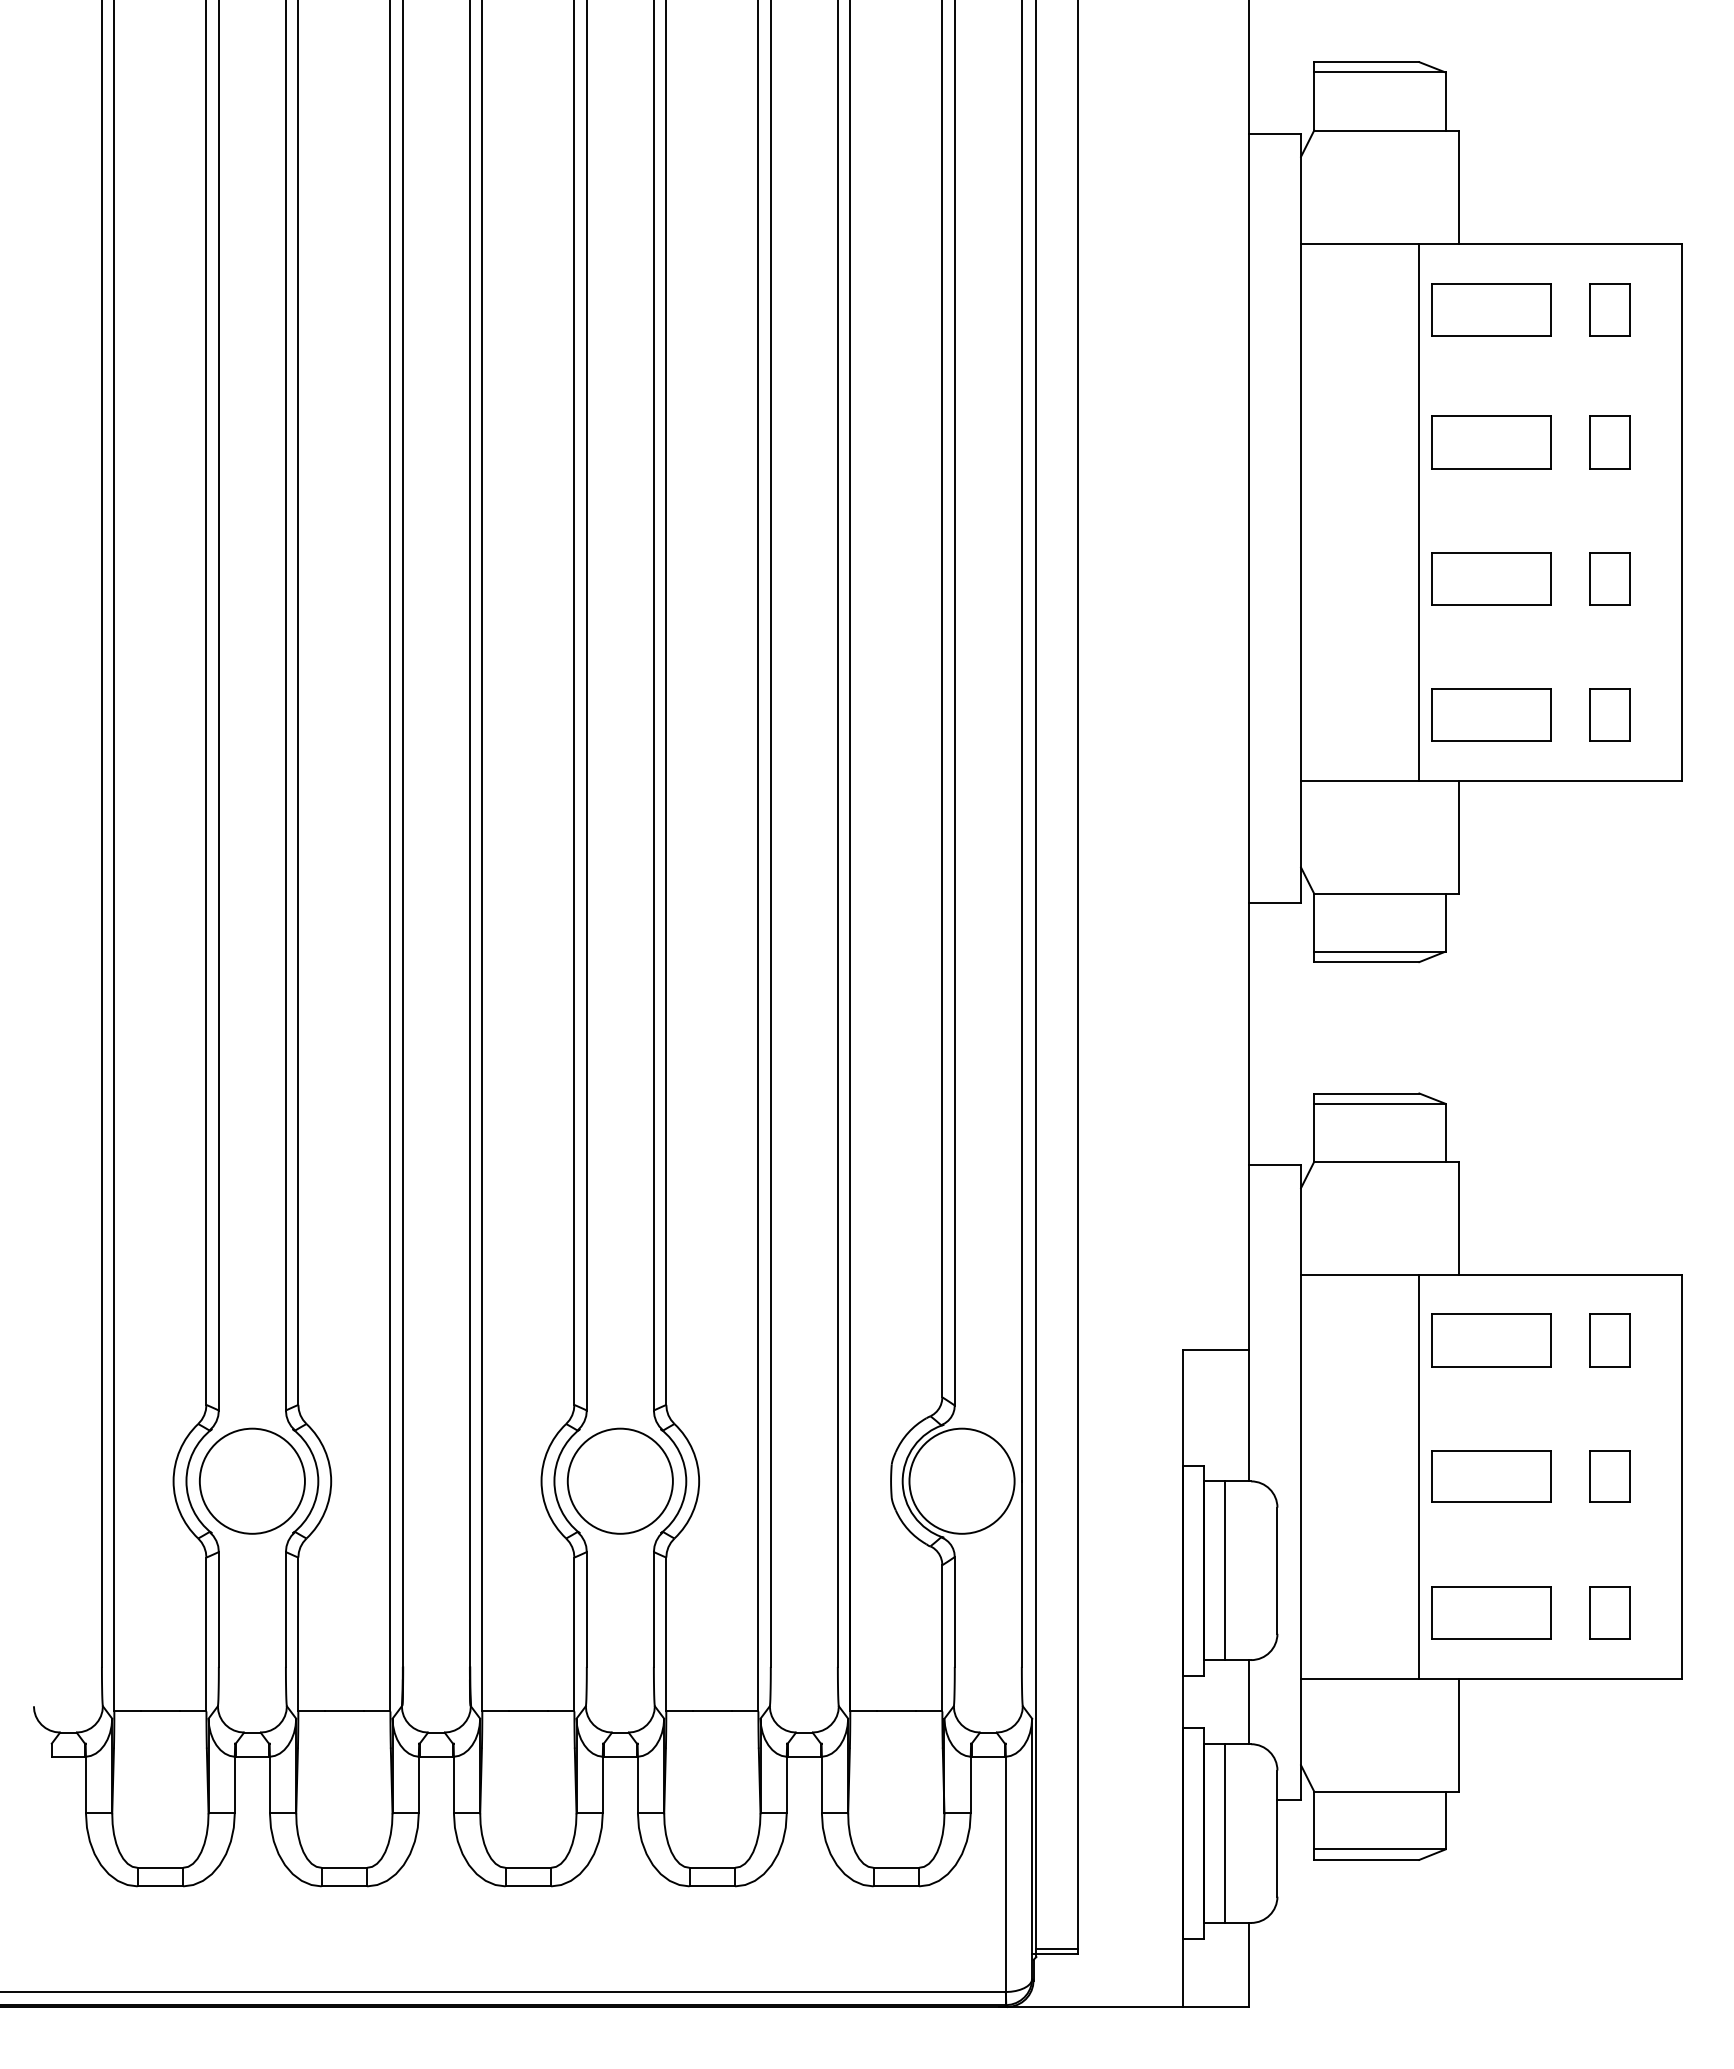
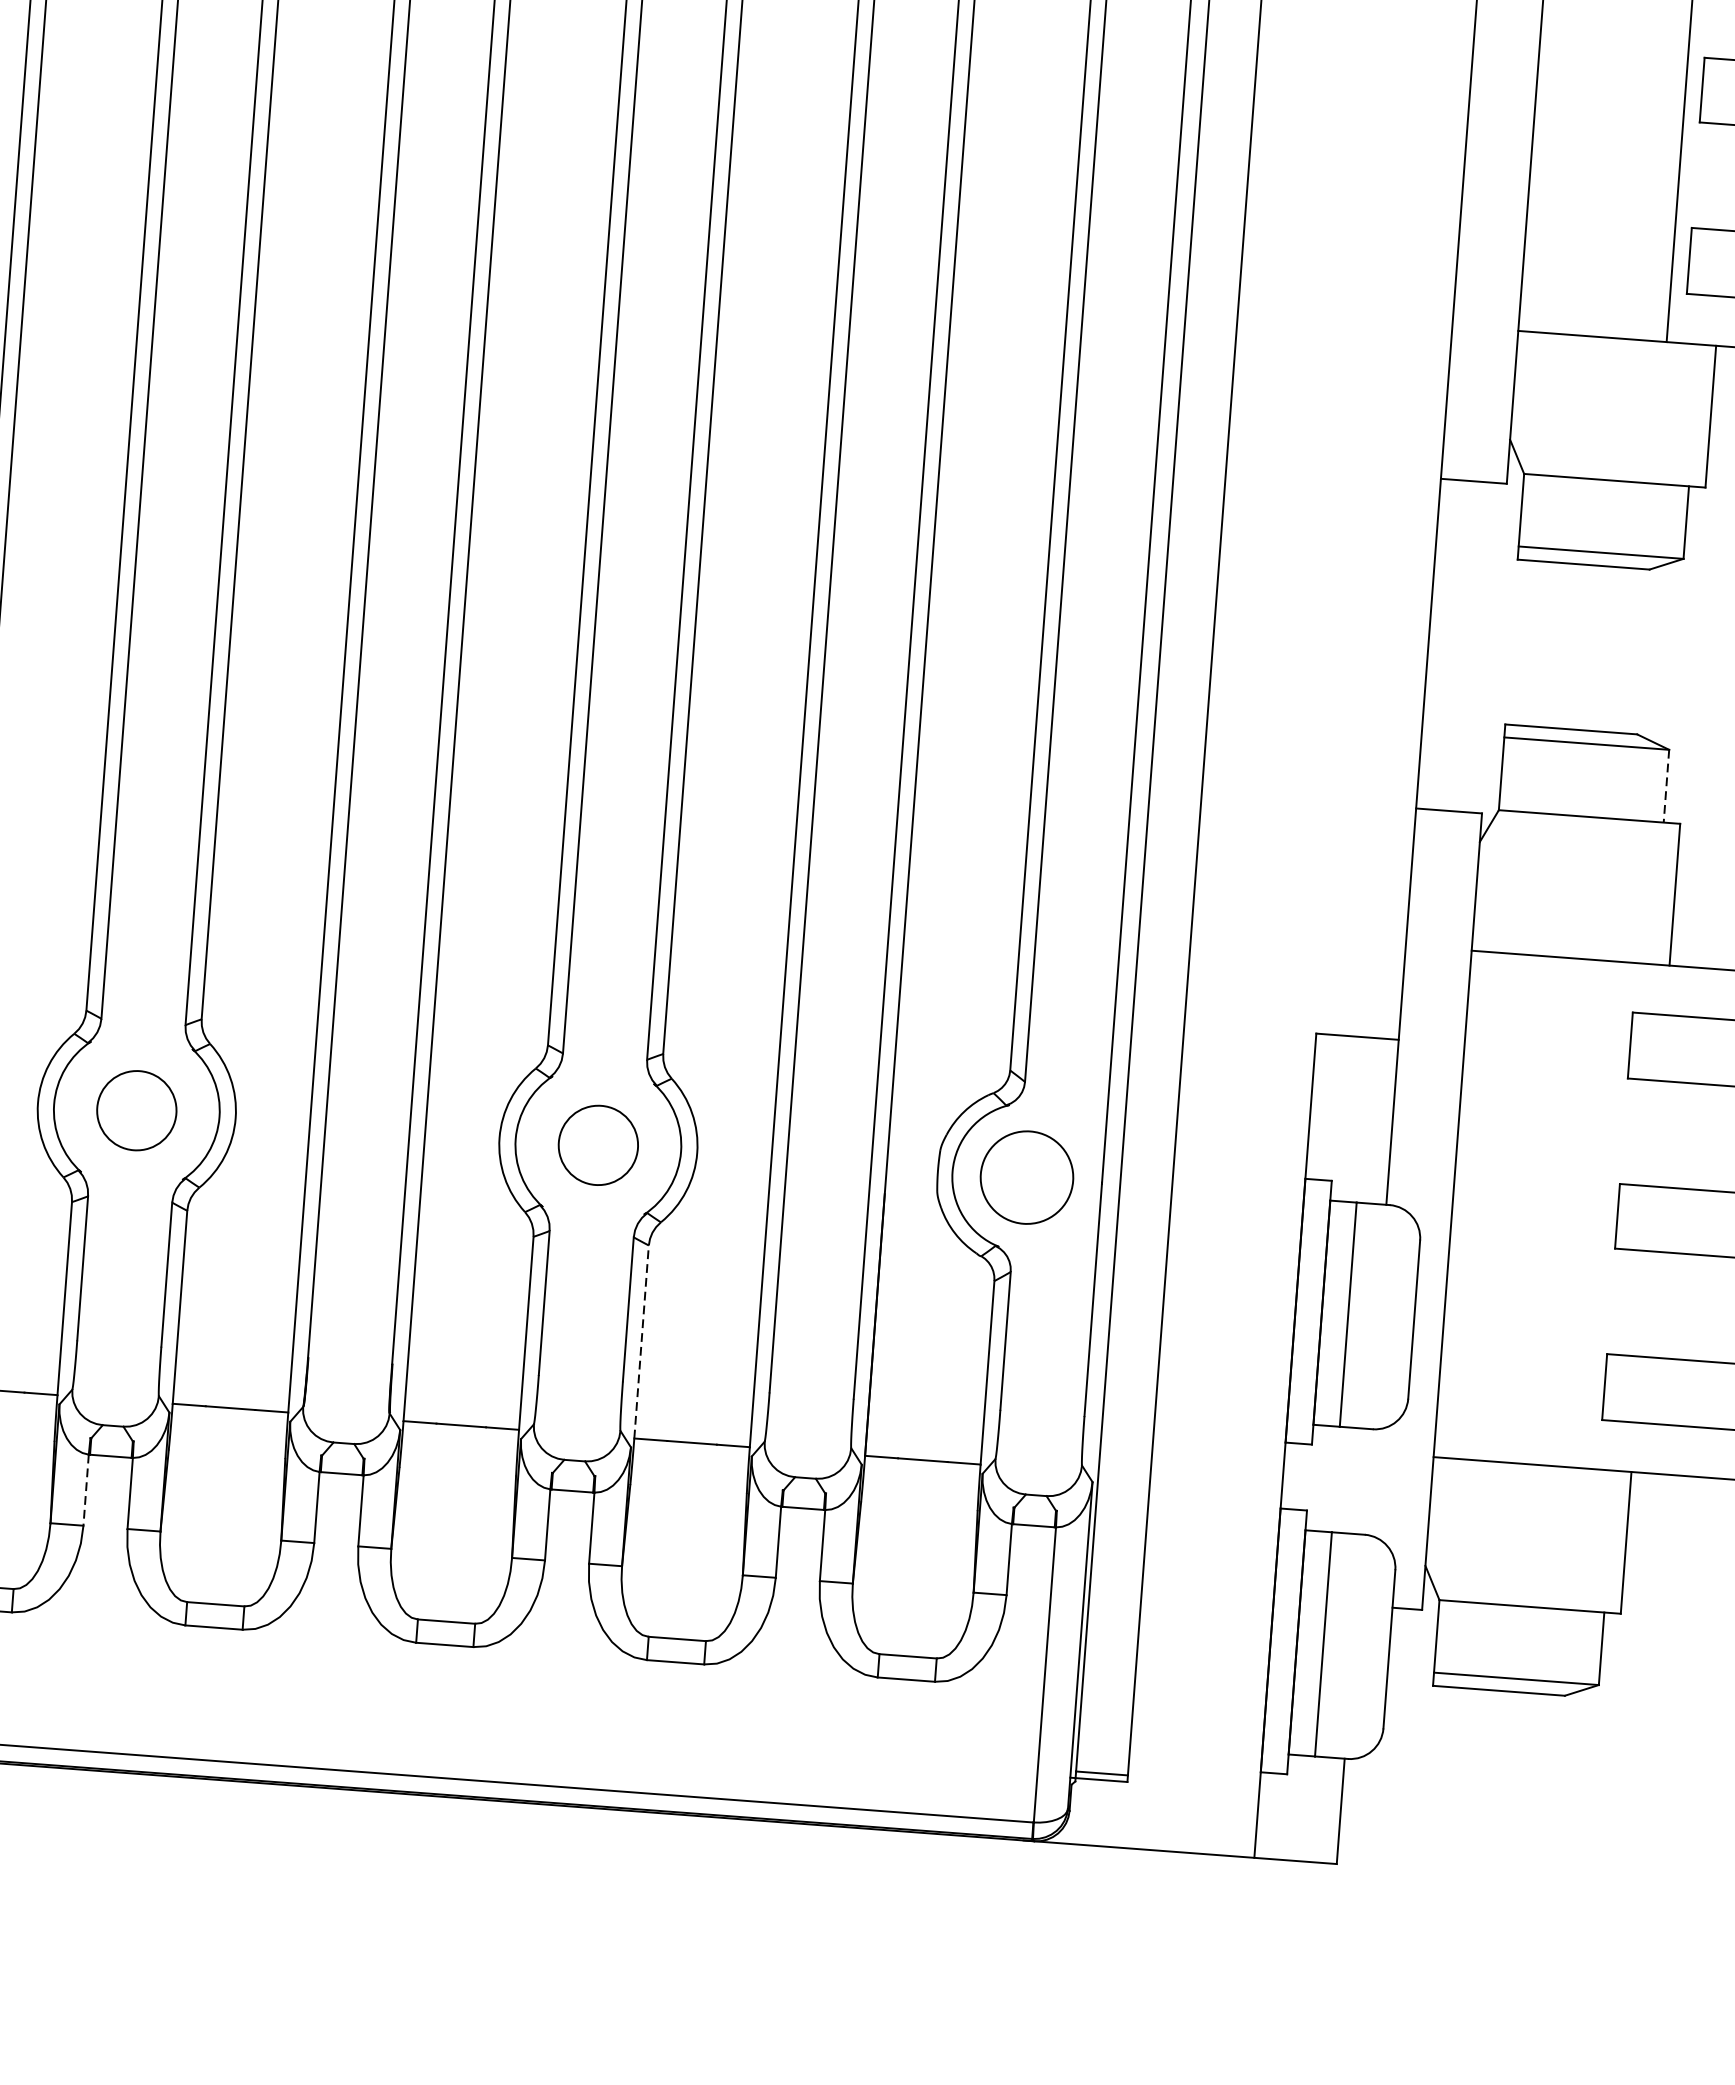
line: (1445, 1133) -> (1666, 787), solid -> dashed
line: (1419, 1476) -> (1601, 1214), removed
circle: (251, 1480) -> (135, 1109), size x0.6
circle: (619, 1480) -> (597, 1144), size x0.6
circle: (961, 1480) -> (1026, 1176), size x0.7
line: (666, 1634) -> (641, 1341), solid -> dashed
line: (1248, 1702) -> (1365, 1482), removed
line: (234, 1785) -> (85, 1490), solid -> dashed

